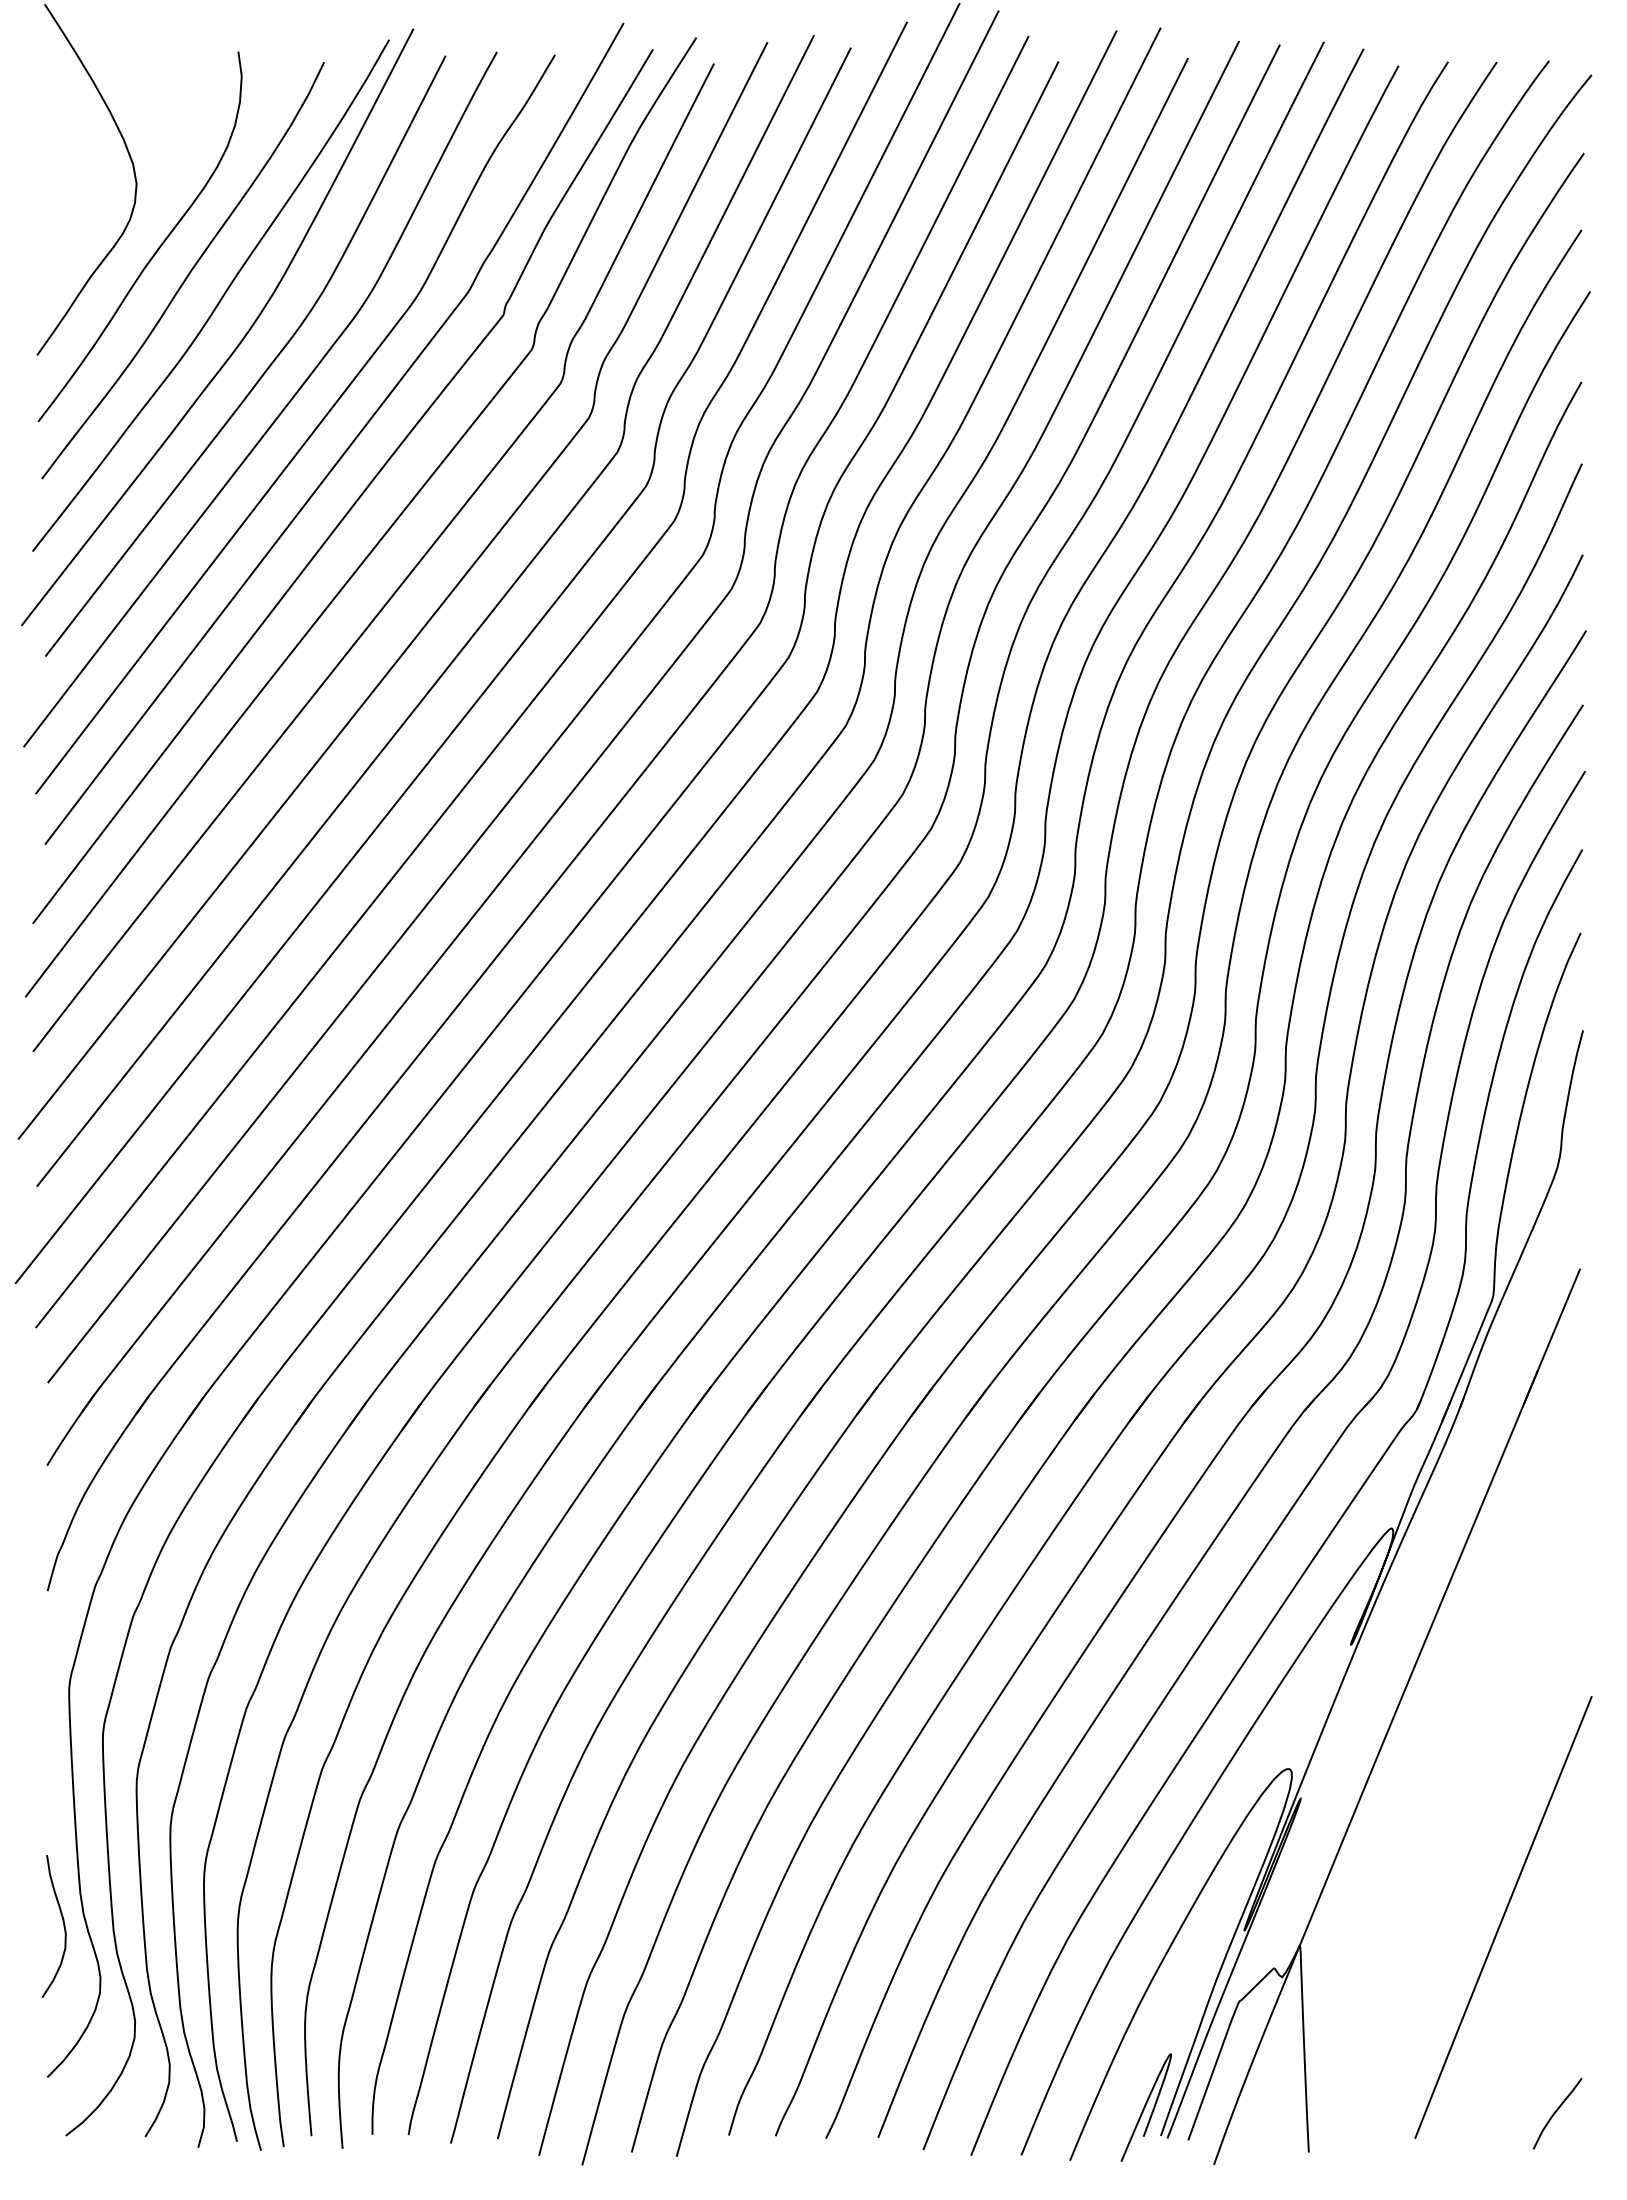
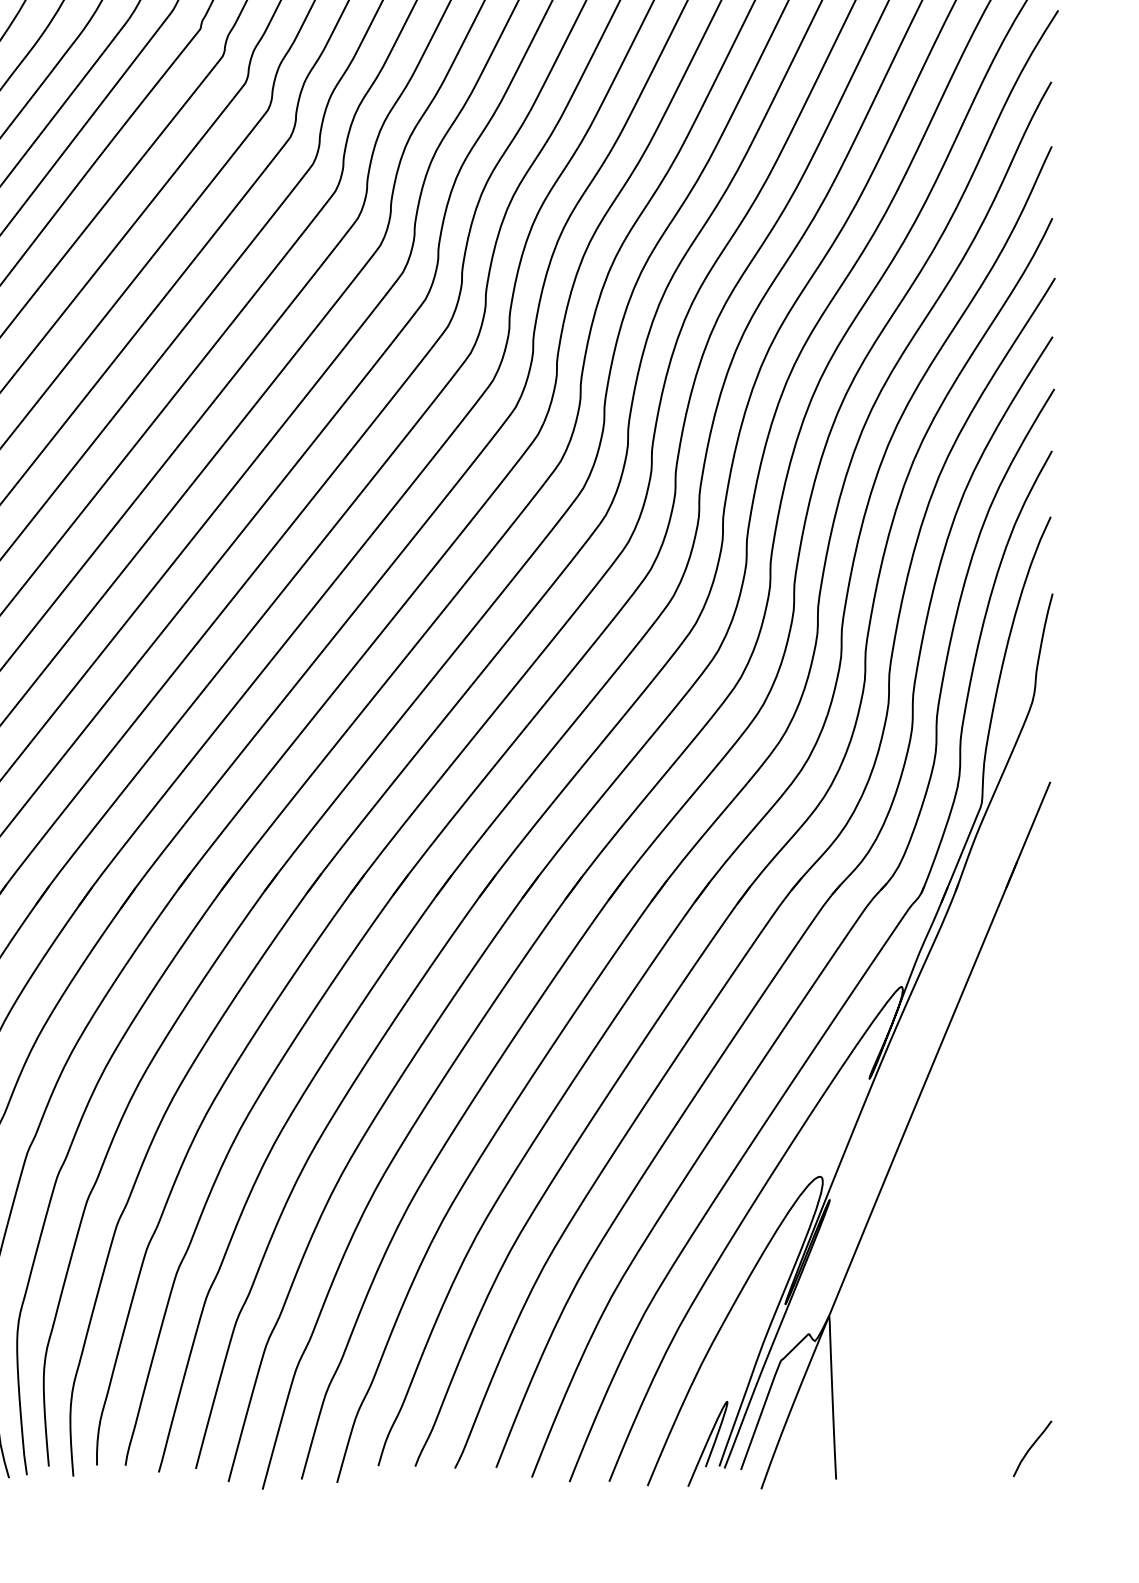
line: (1503, 1917) -> (989, 1293), removed

